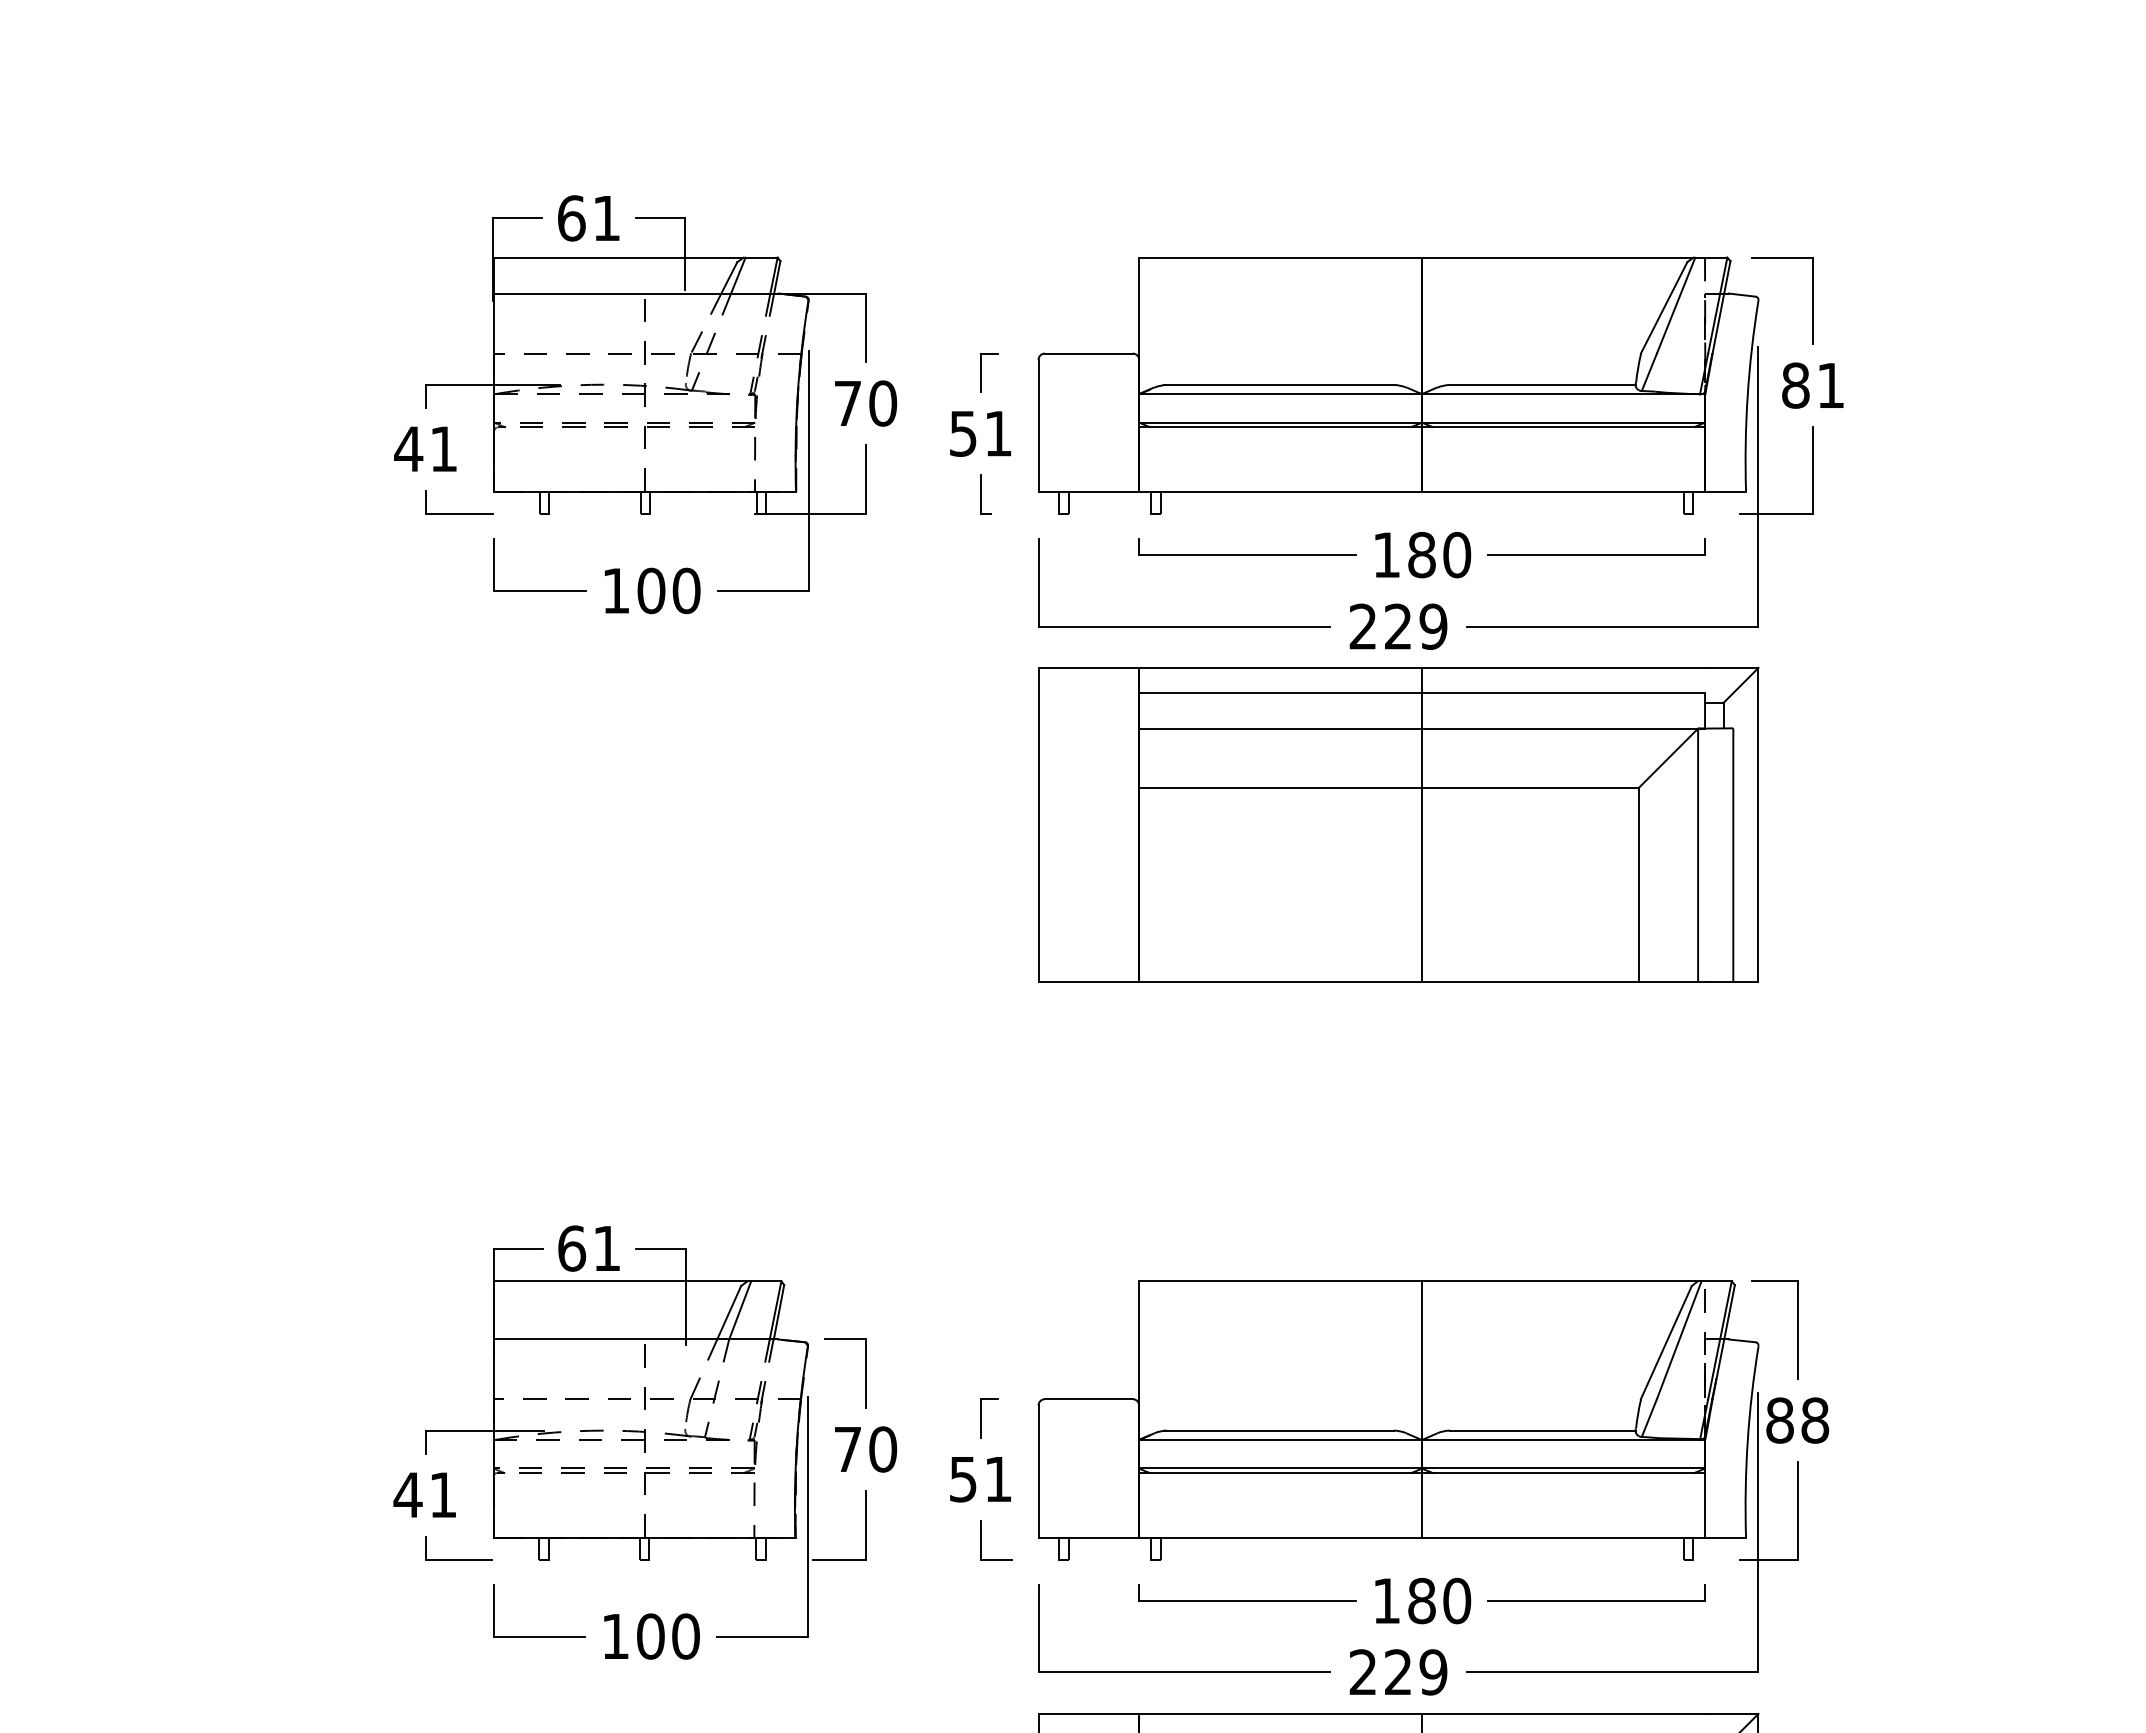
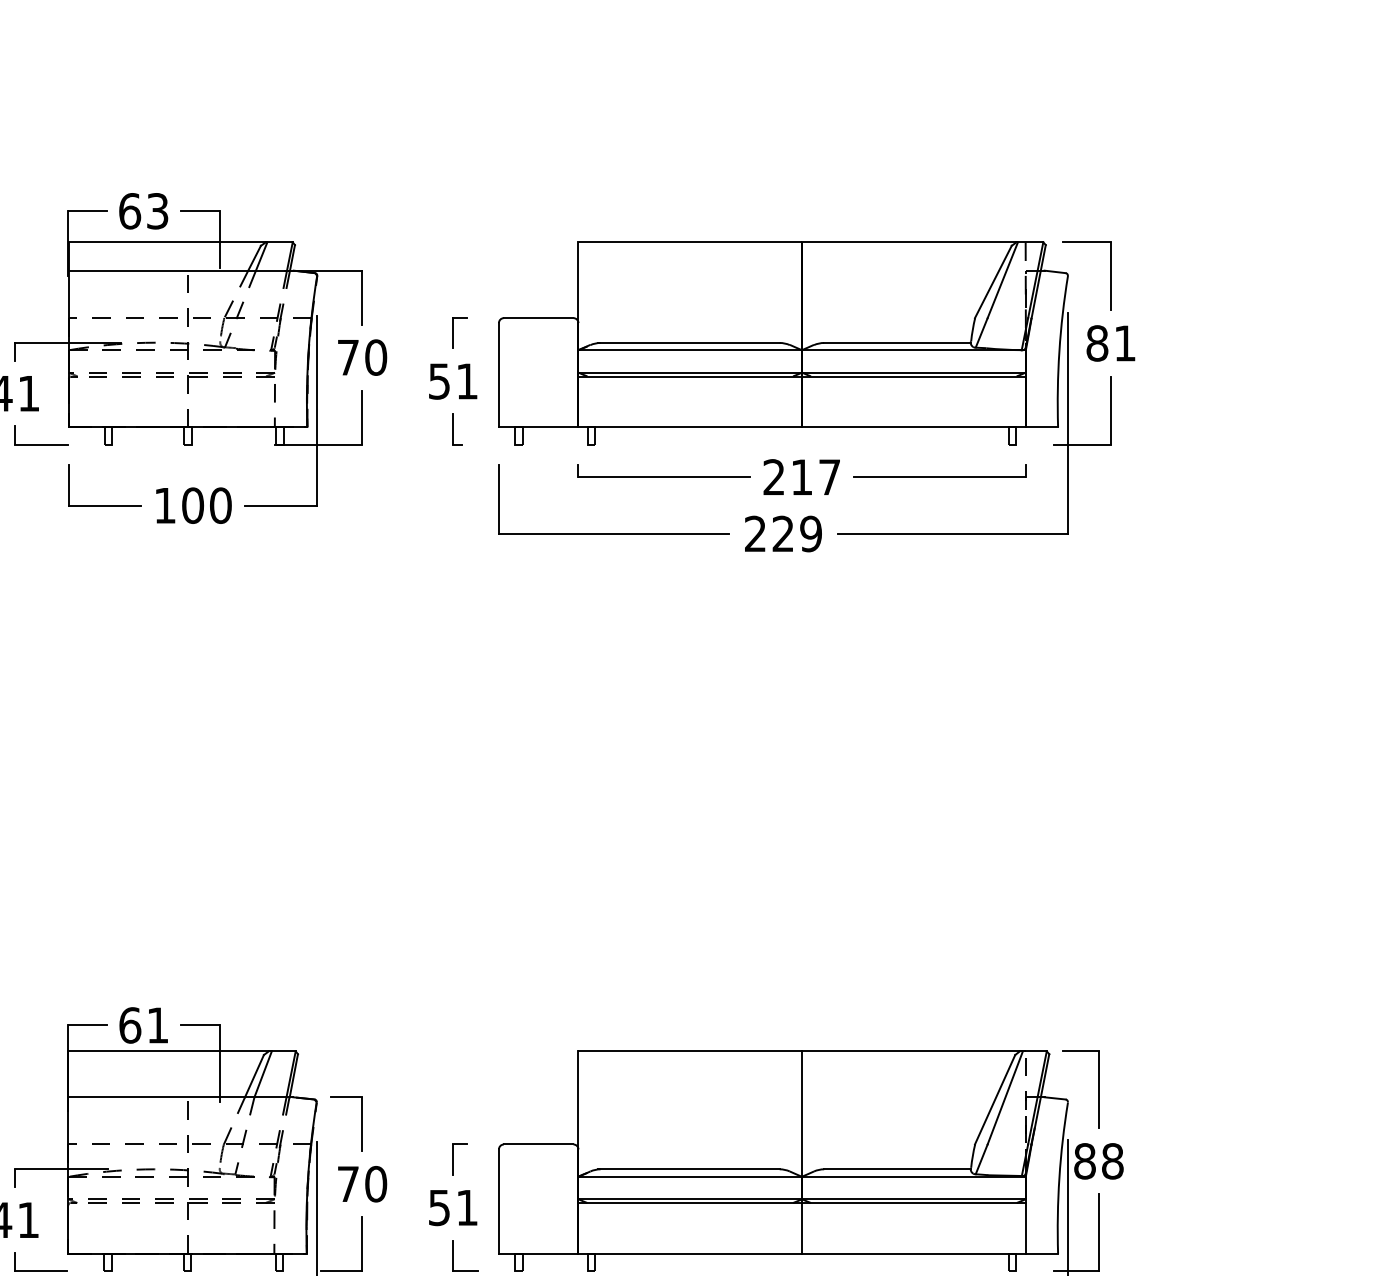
text: (606, 218) -> (157, 211), 61 -> 63
text: (1422, 555) -> (802, 477), 180 -> 217
part: (1398, 824) -> (783, 690), removed

